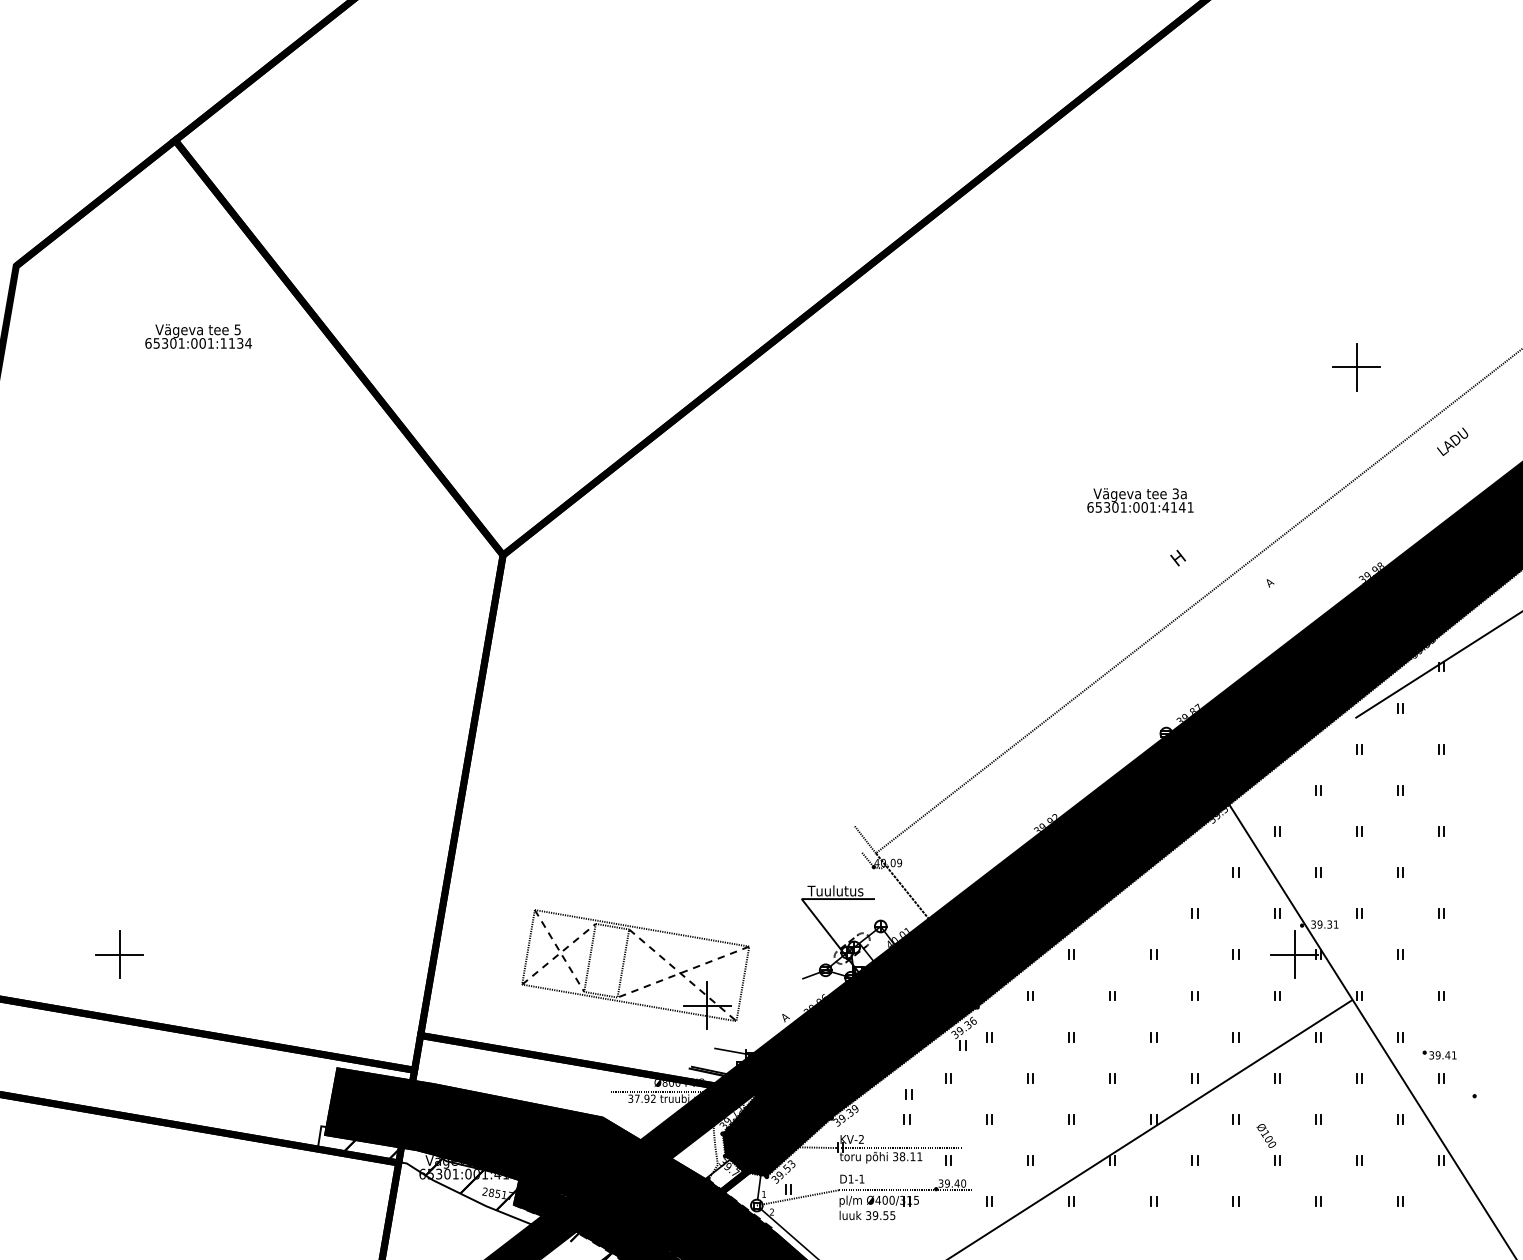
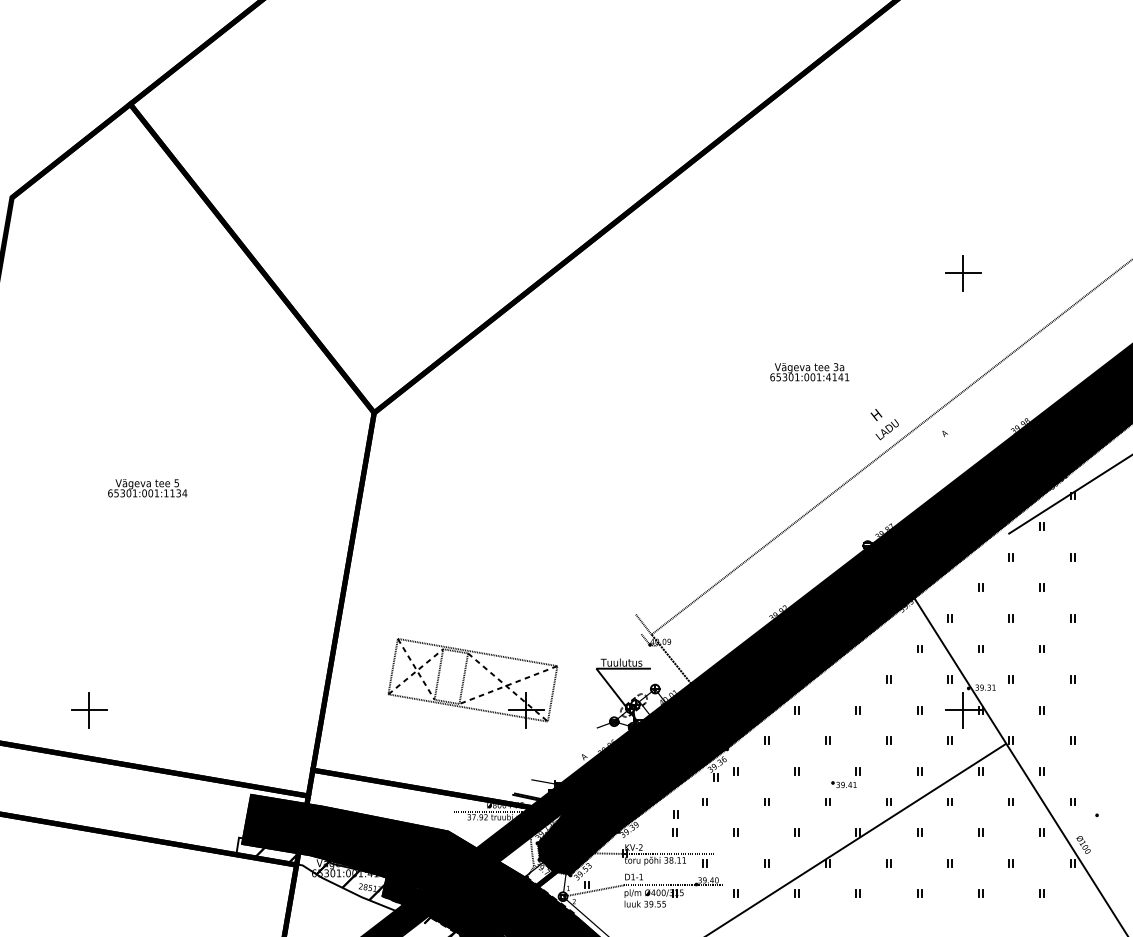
text: (198, 336) -> (147, 488), moved
part: (1356, 367) -> (963, 273), moved
text: (1452, 441) -> (887, 429), moved
text: (1140, 500) -> (809, 372), moved
part: (623, 968) -> (463, 682), moved
part: (1439, 1054) -> (844, 784), moved
text: (1266, 1135) -> (1083, 844), moved

